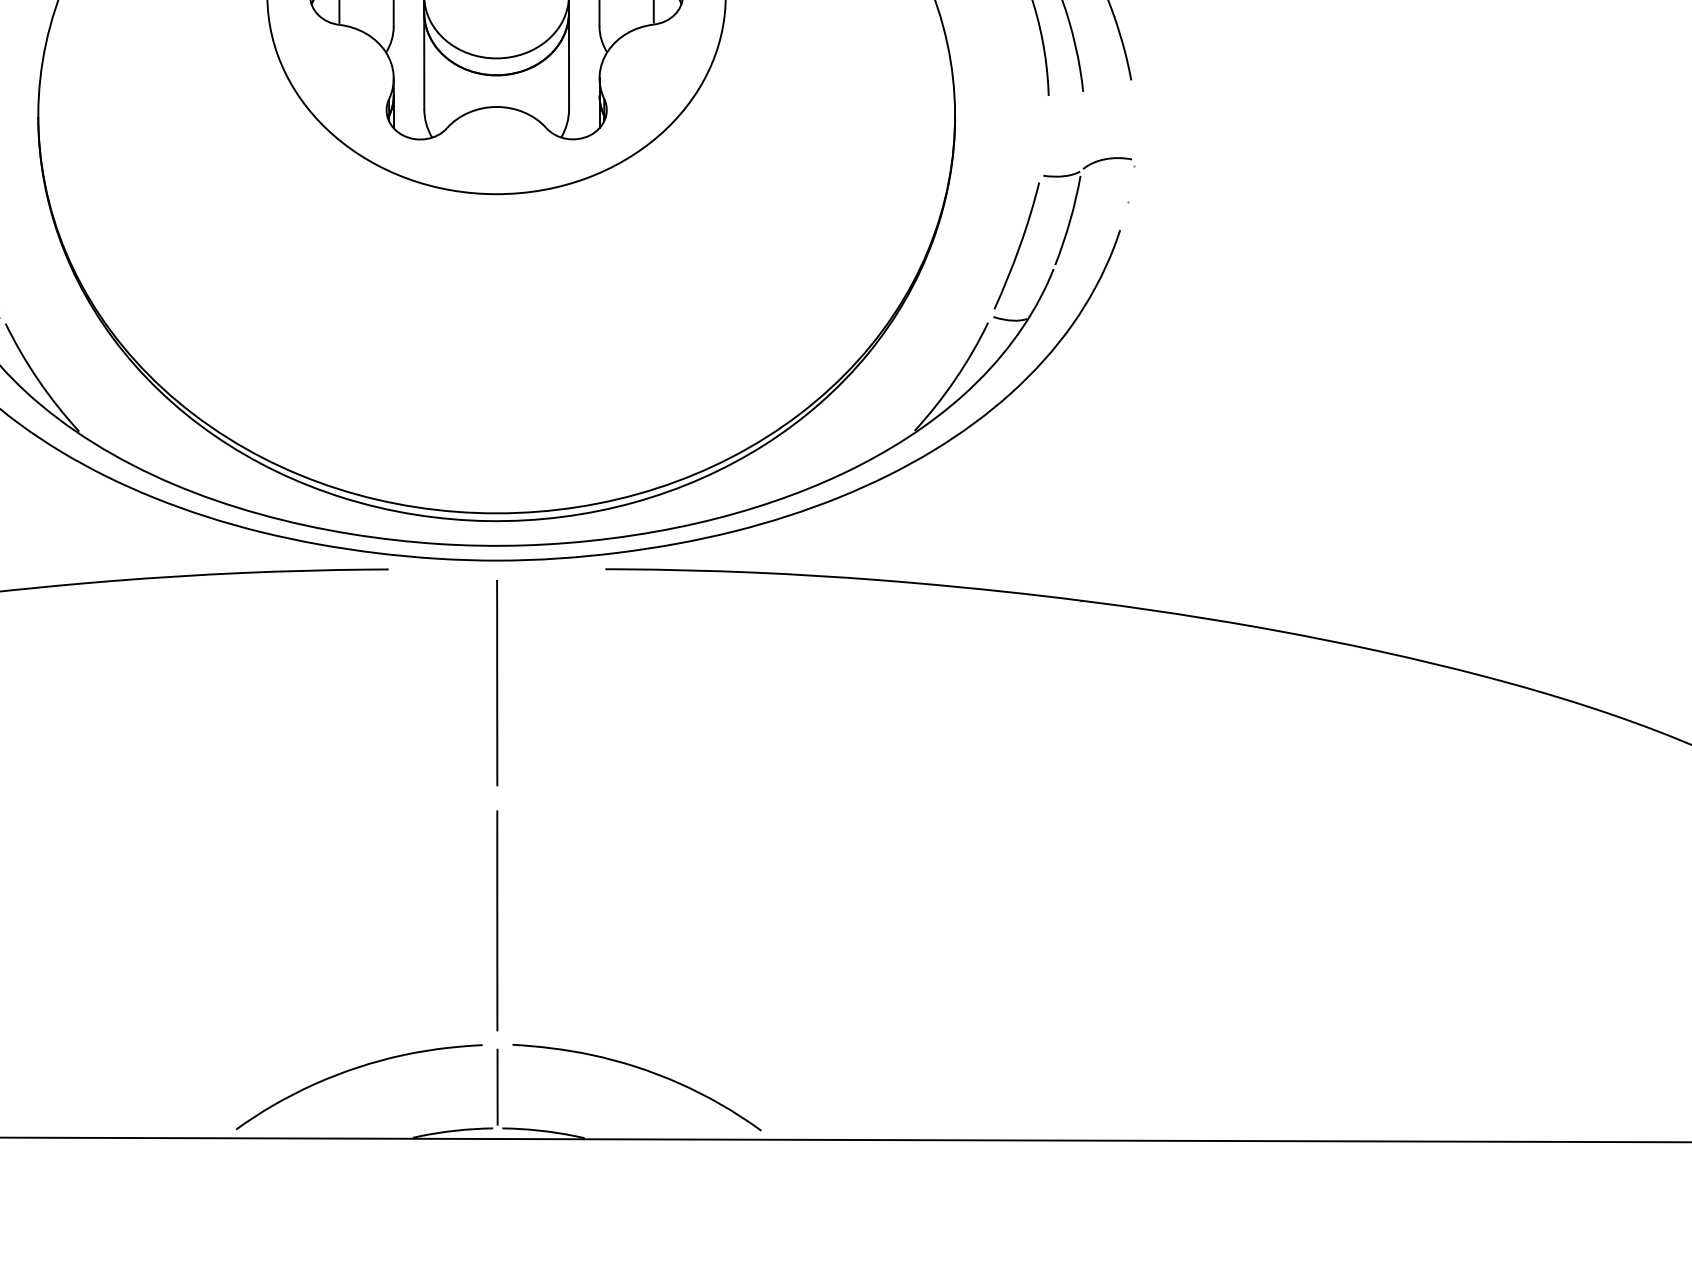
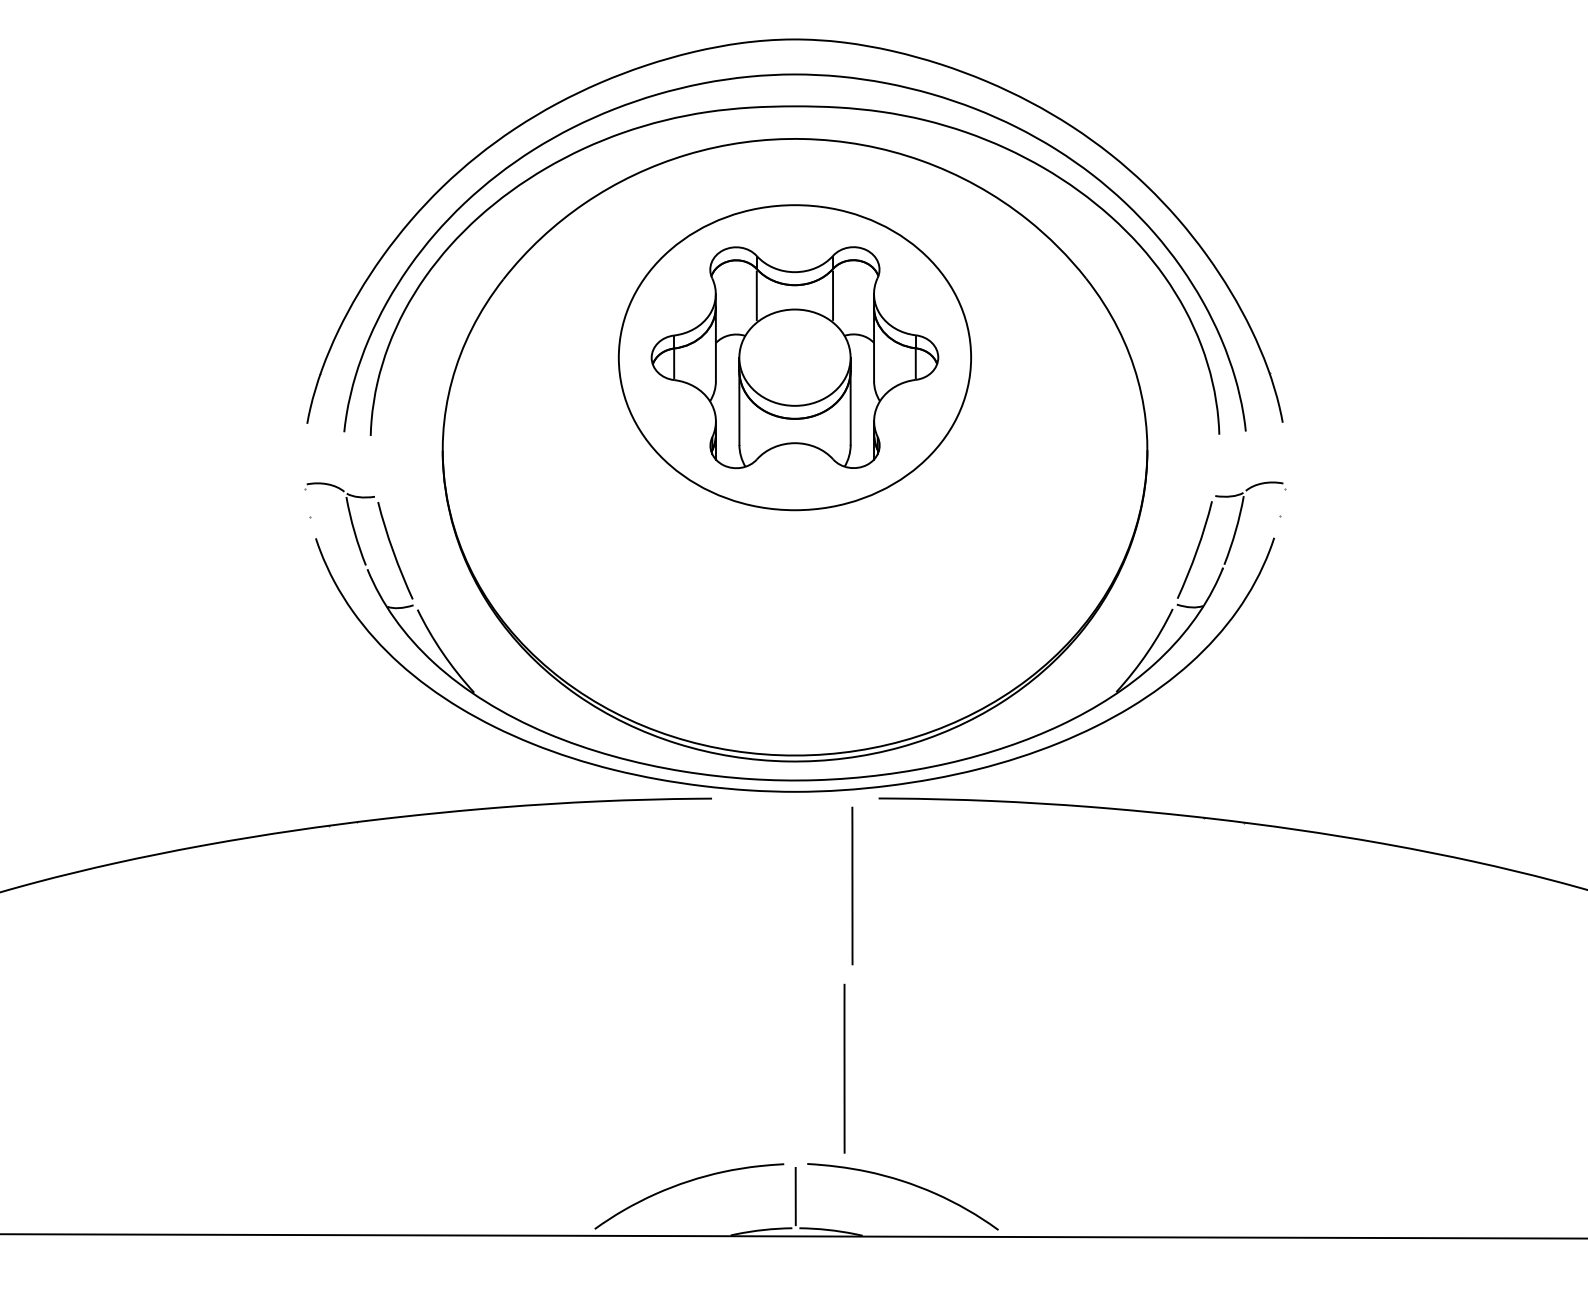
line: (497, 682) -> (852, 885), moved
line: (497, 920) -> (844, 1068), moved

